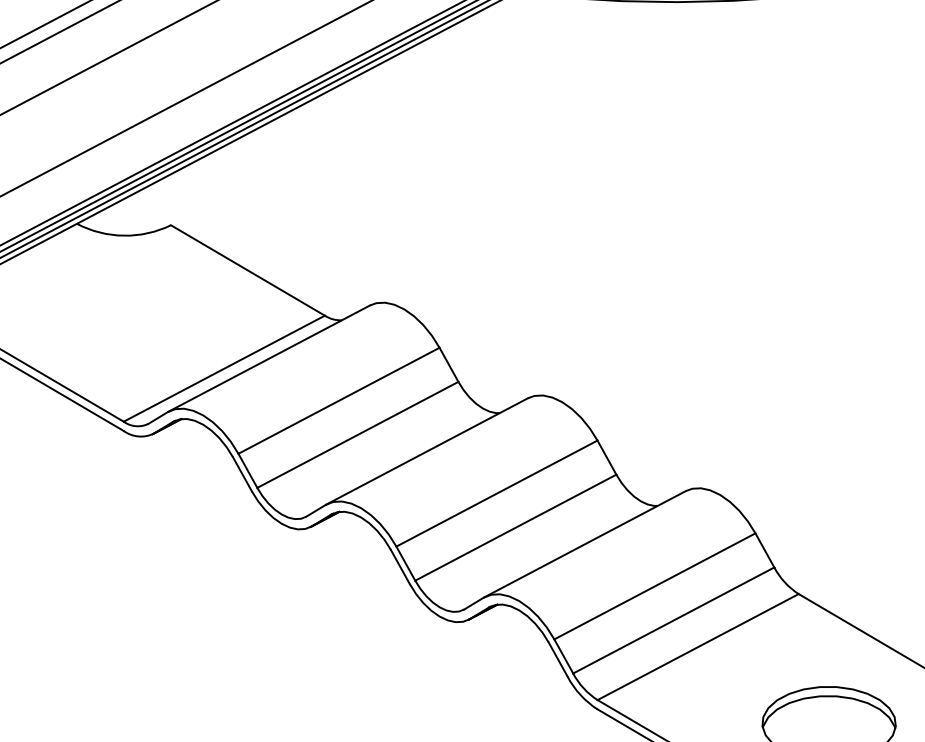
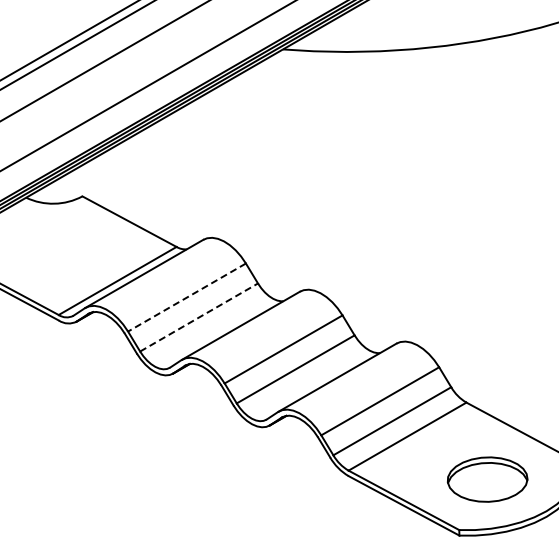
line: (338, 400) -> (186, 297), solid -> dashed
line: (358, 434) -> (199, 317), solid -> dashed

